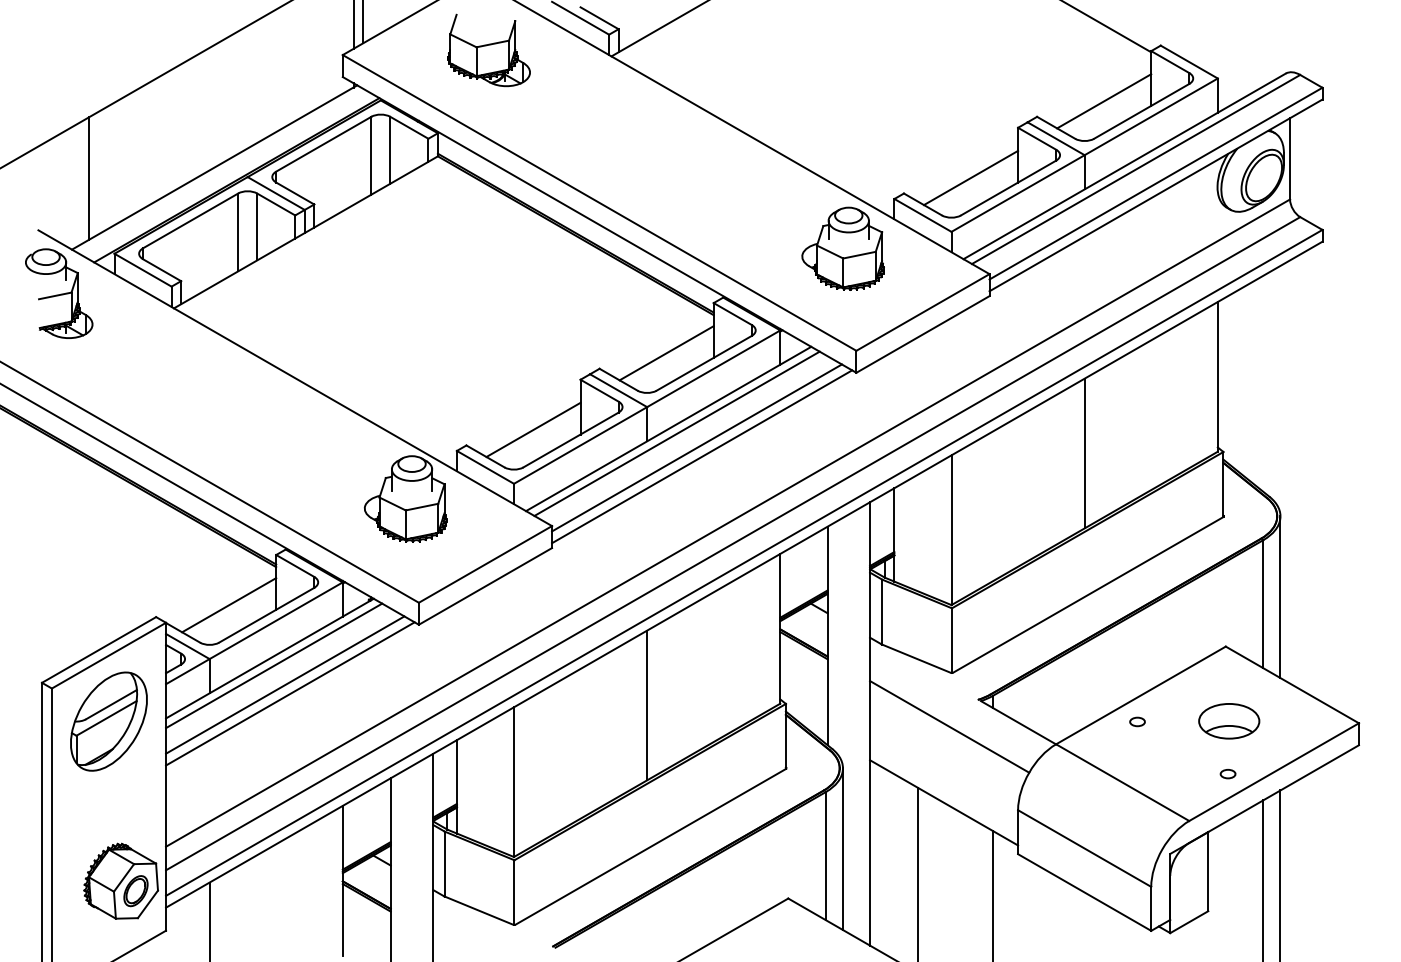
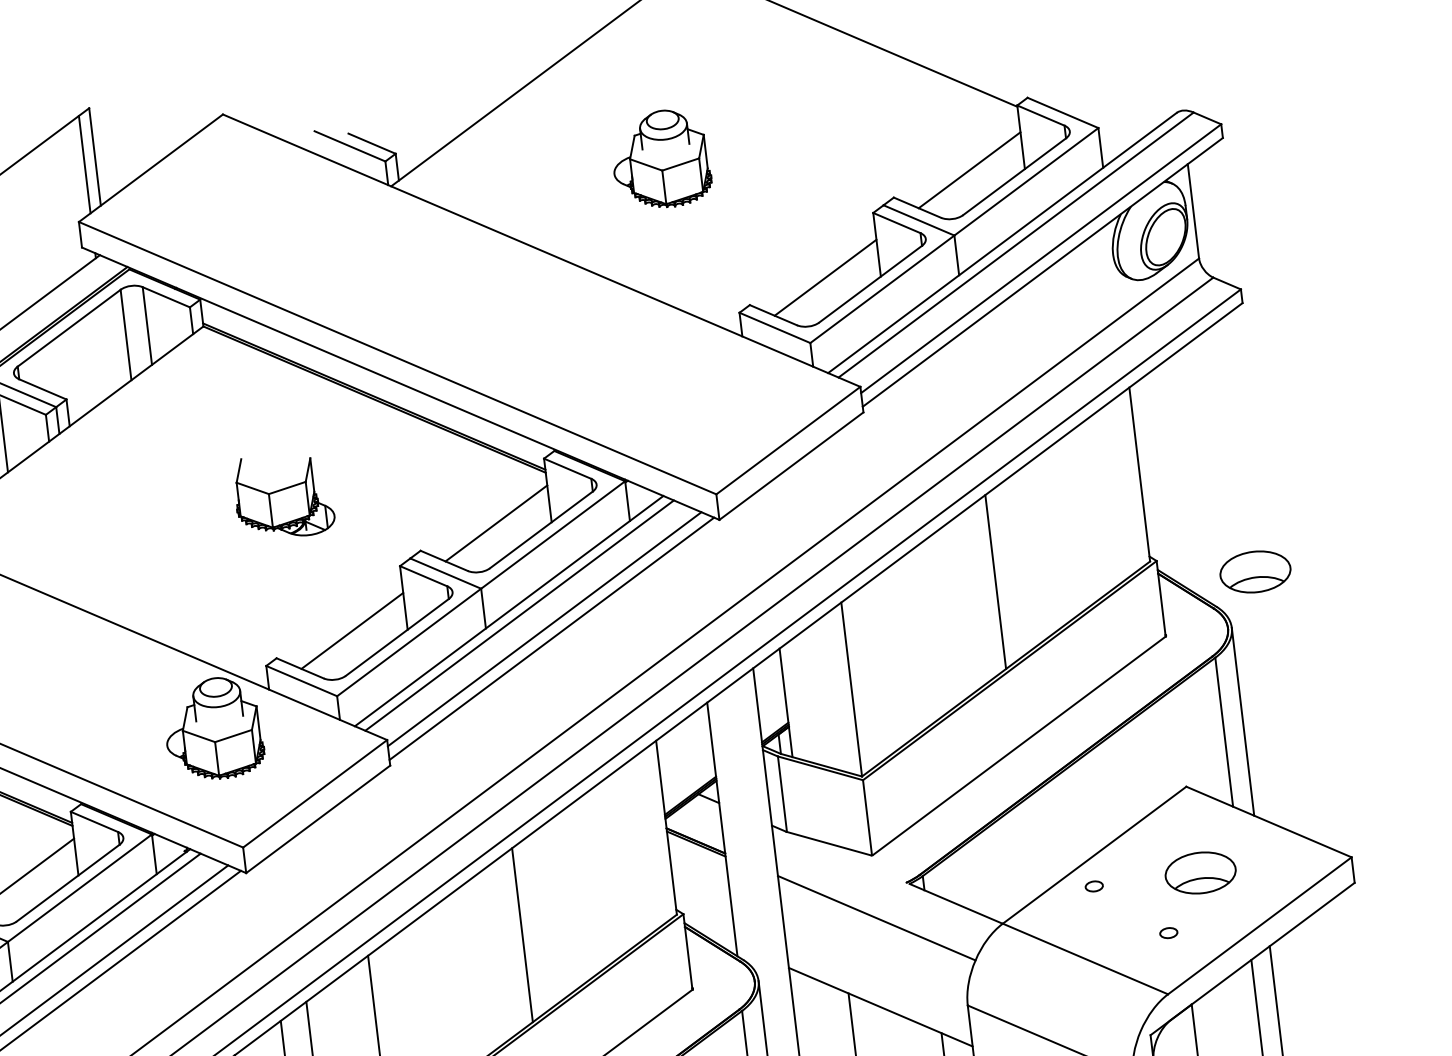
part: (488, 50) -> (283, 496), moved
part: (842, 248) -> (660, 159), moved
part: (1306, 471) -> (1255, 572), added
part: (1227, 774) -> (1168, 933), moved

